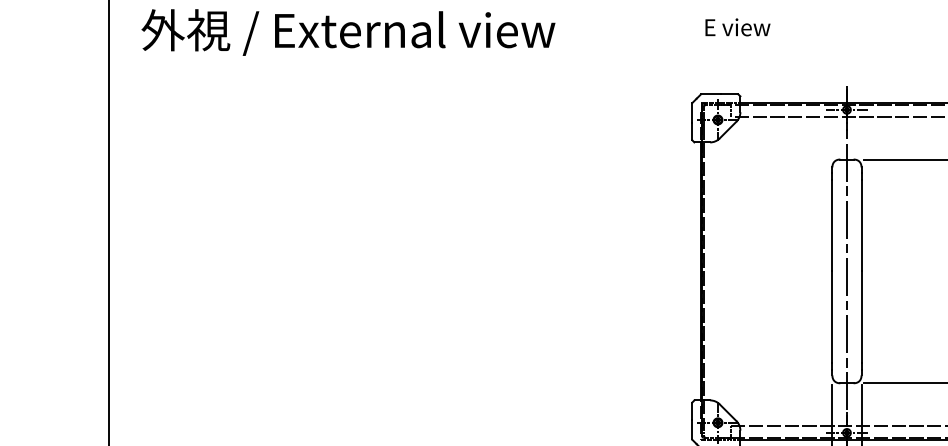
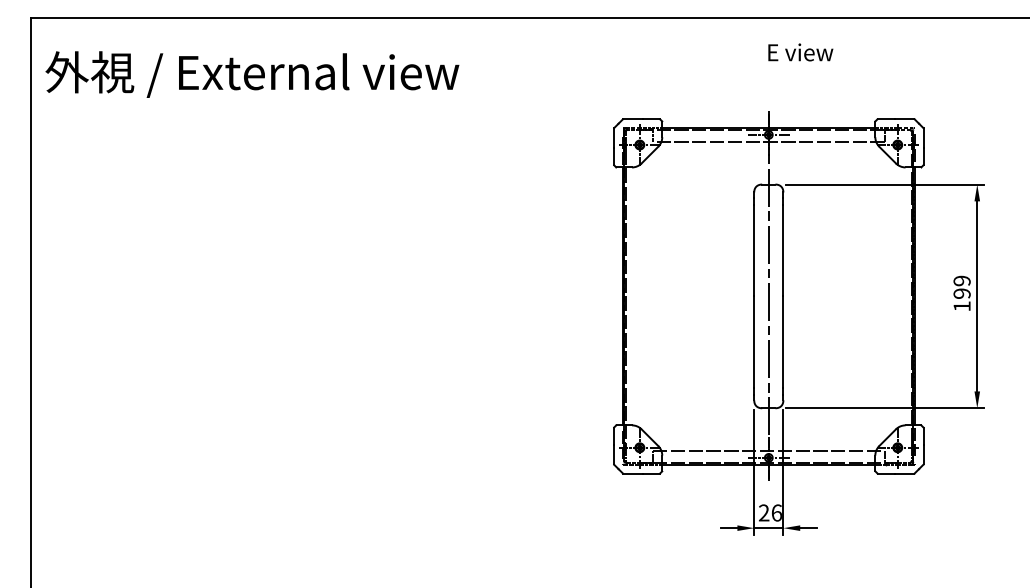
text: (737, 27) -> (800, 52), moved
text: (348, 32) -> (252, 74), moved

